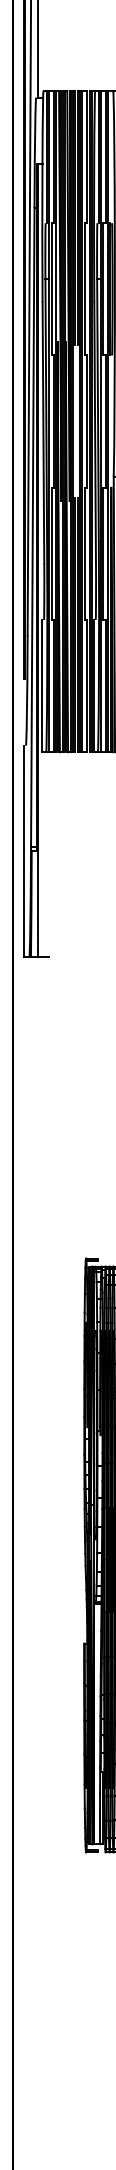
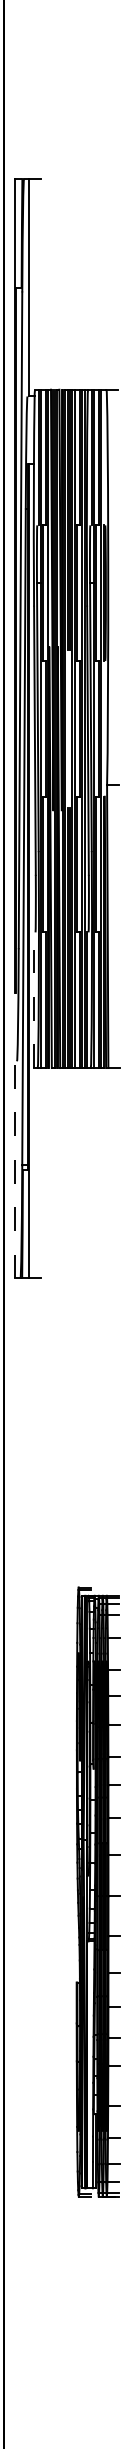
line: (42, 686) -> (33, 1000), solid -> dashed
line: (24, 851) -> (15, 1169), solid -> dashed

